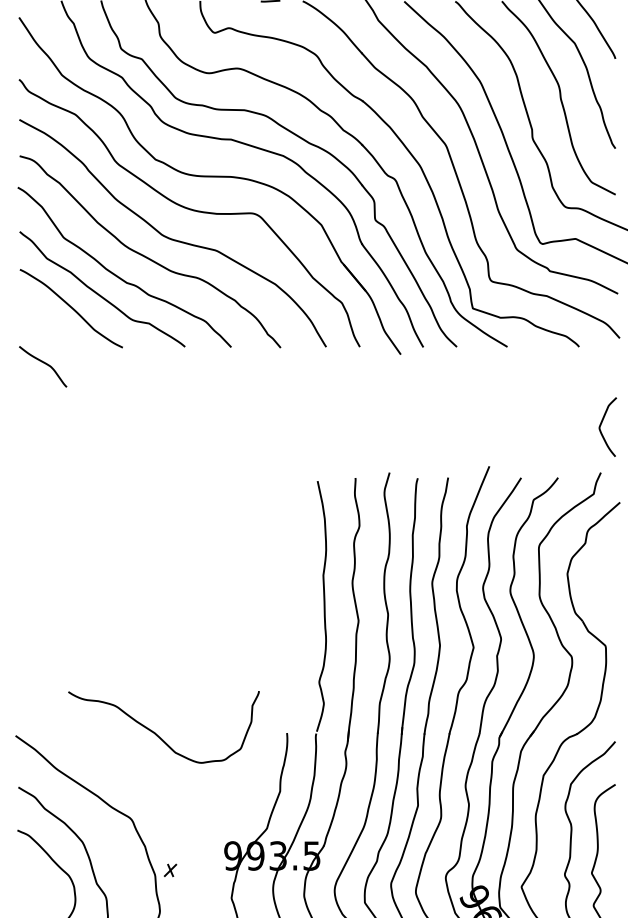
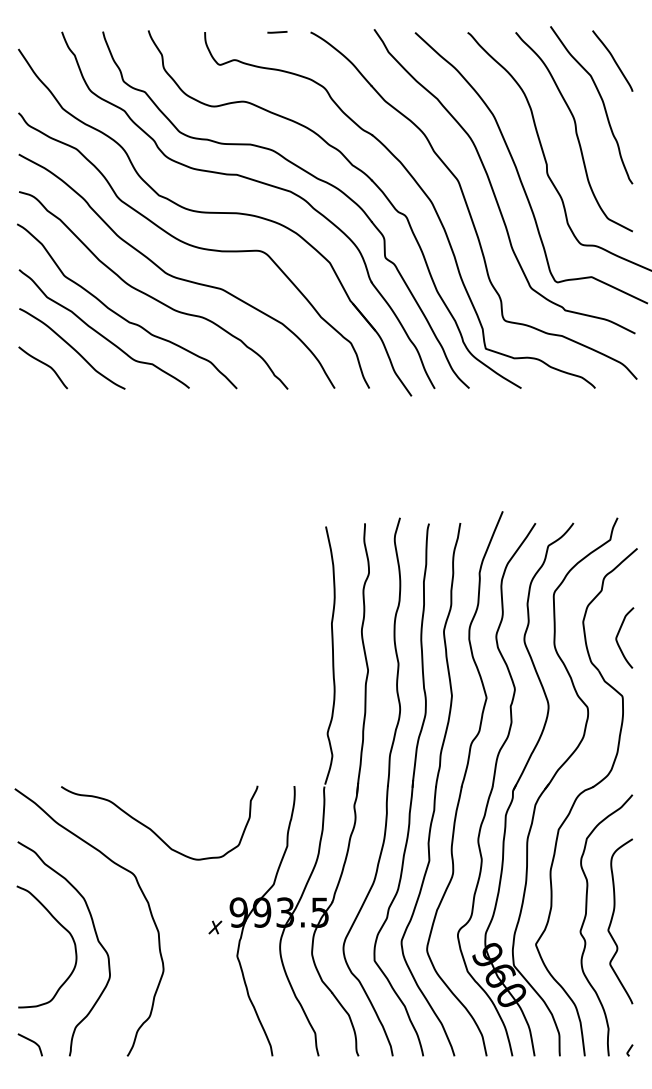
curve: (45, 364) -> (45, 365), moved
curve: (601, 424) -> (618, 635), moved
curve: (157, 733) -> (152, 829), moved
part: (170, 870) -> (215, 927), moved

